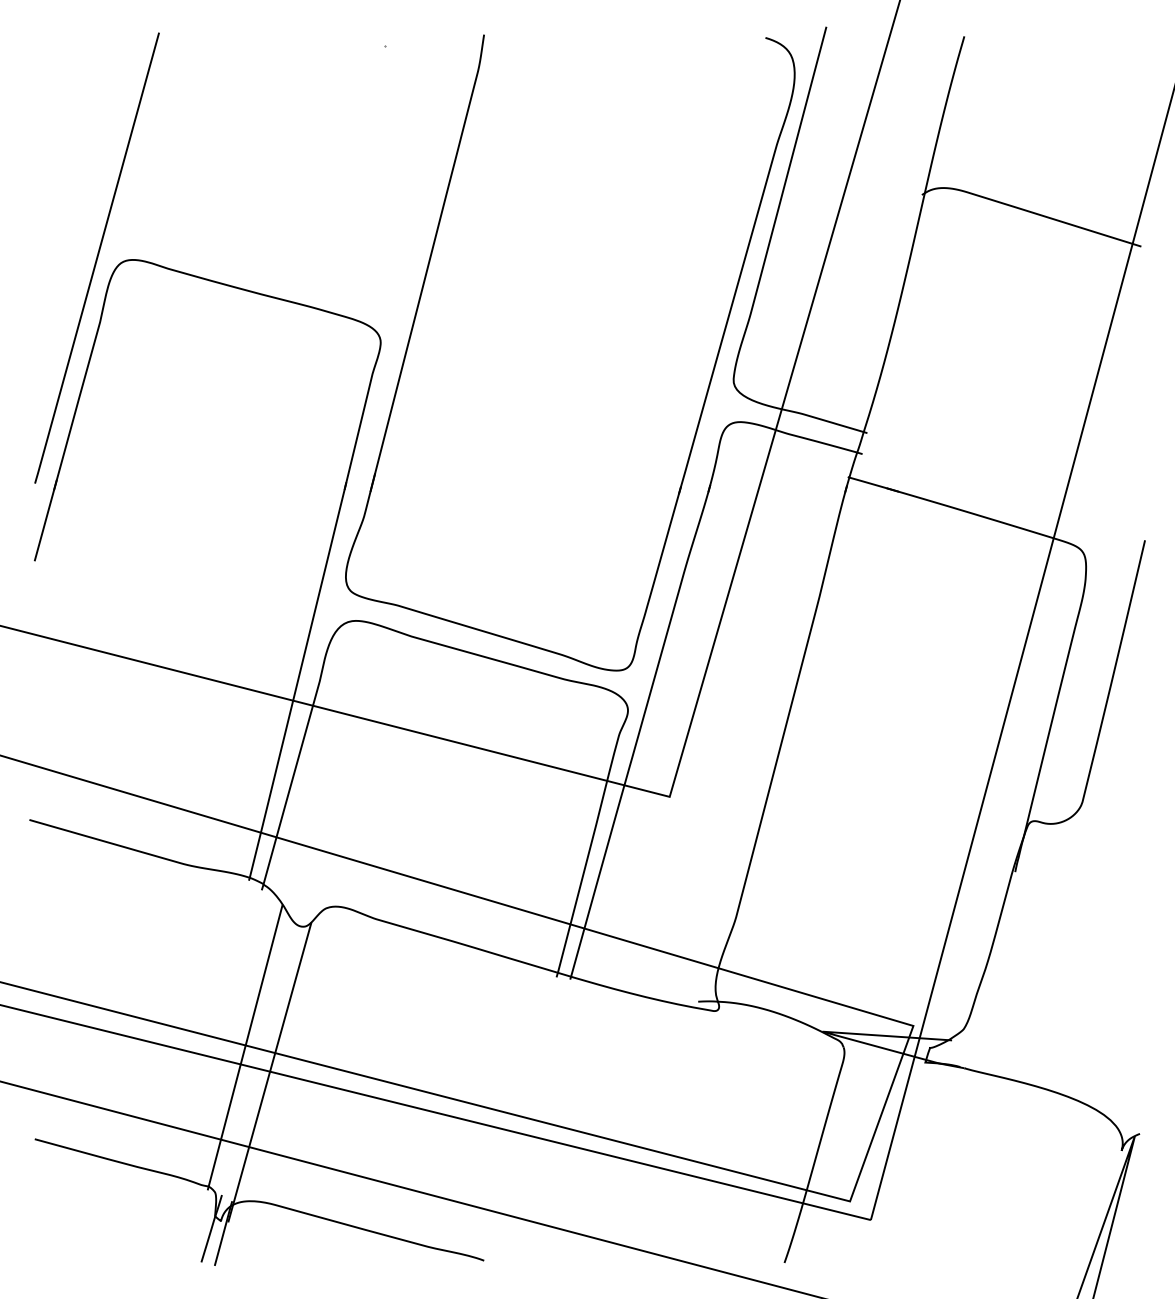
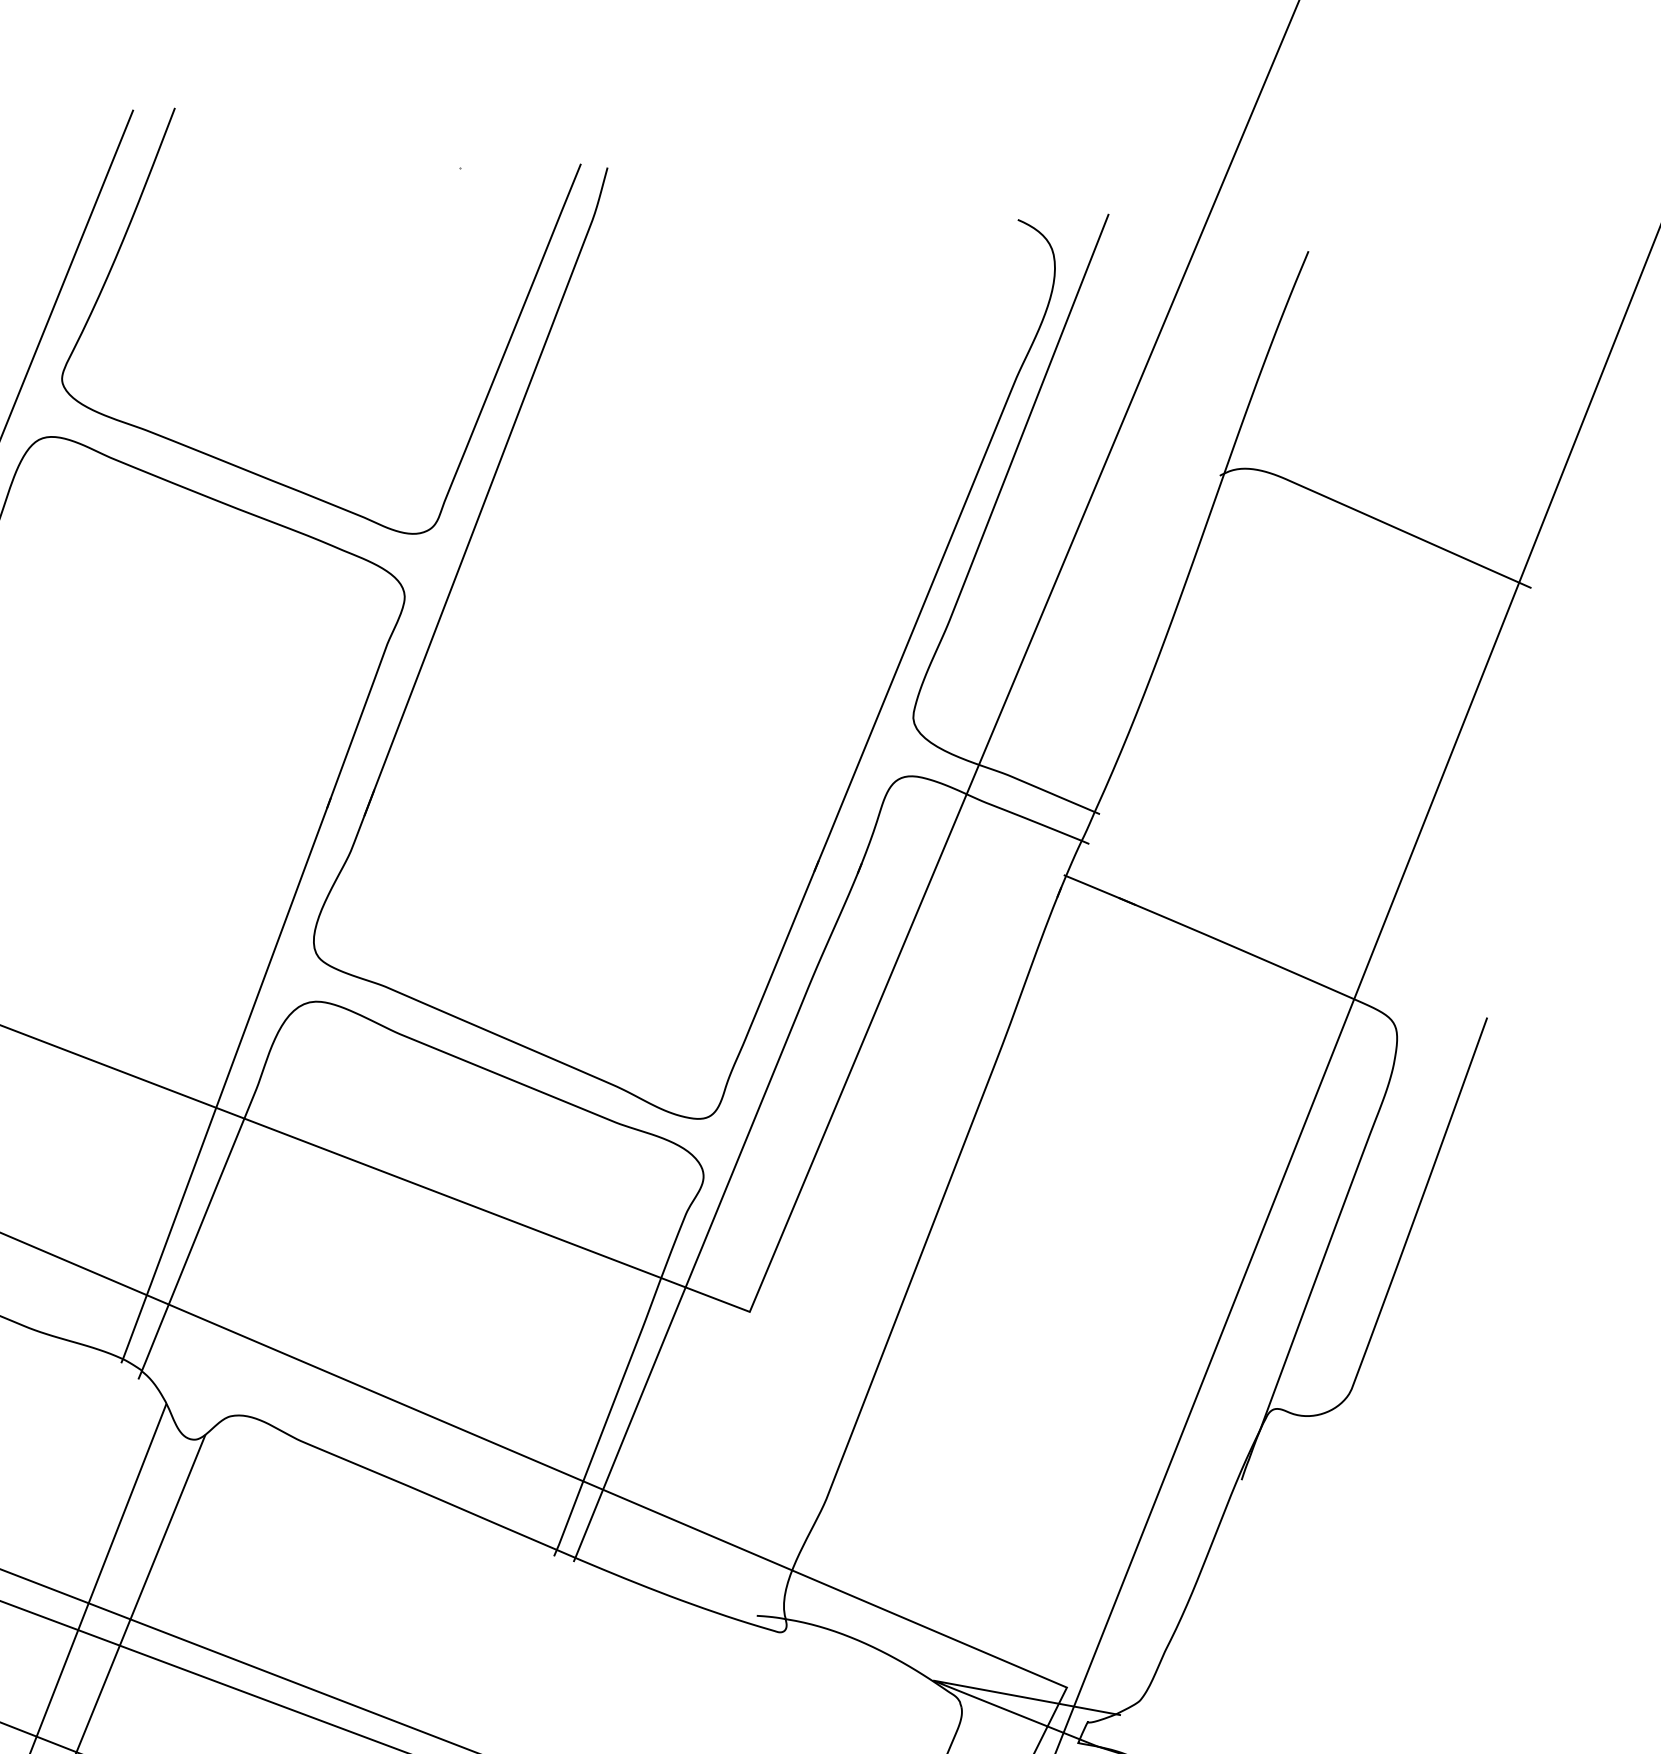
curve: (271, 268) -> (257, 473), added

